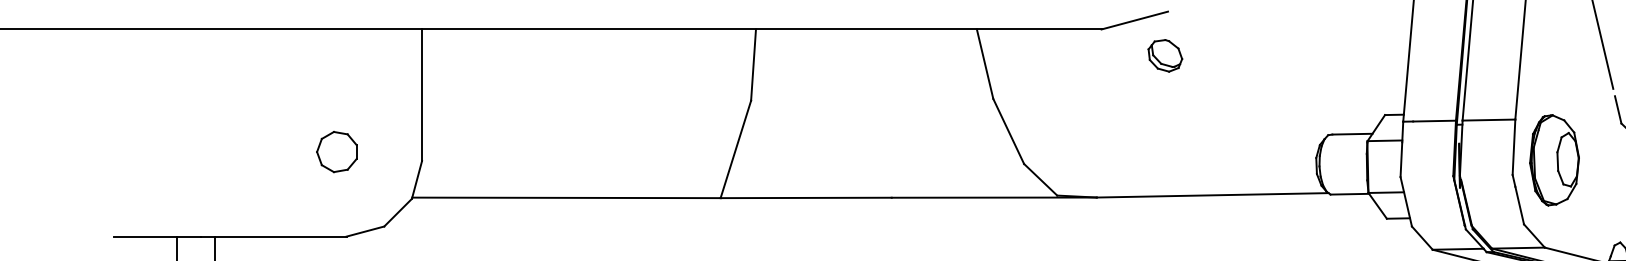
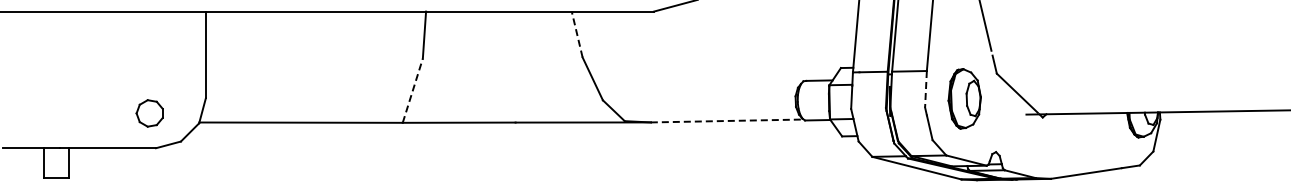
part: (1166, 55) -> (696, 28), removed
line: (985, 64) -> (577, 34), solid -> dashed
line: (1513, 147) -> (925, 89), solid -> dashed
line: (735, 149) -> (412, 90), solid -> dashed
part: (336, 152) -> (149, 113), moved
part: (1554, 159) -> (964, 98), moved
line: (1213, 194) -> (727, 120), solid -> dashed

